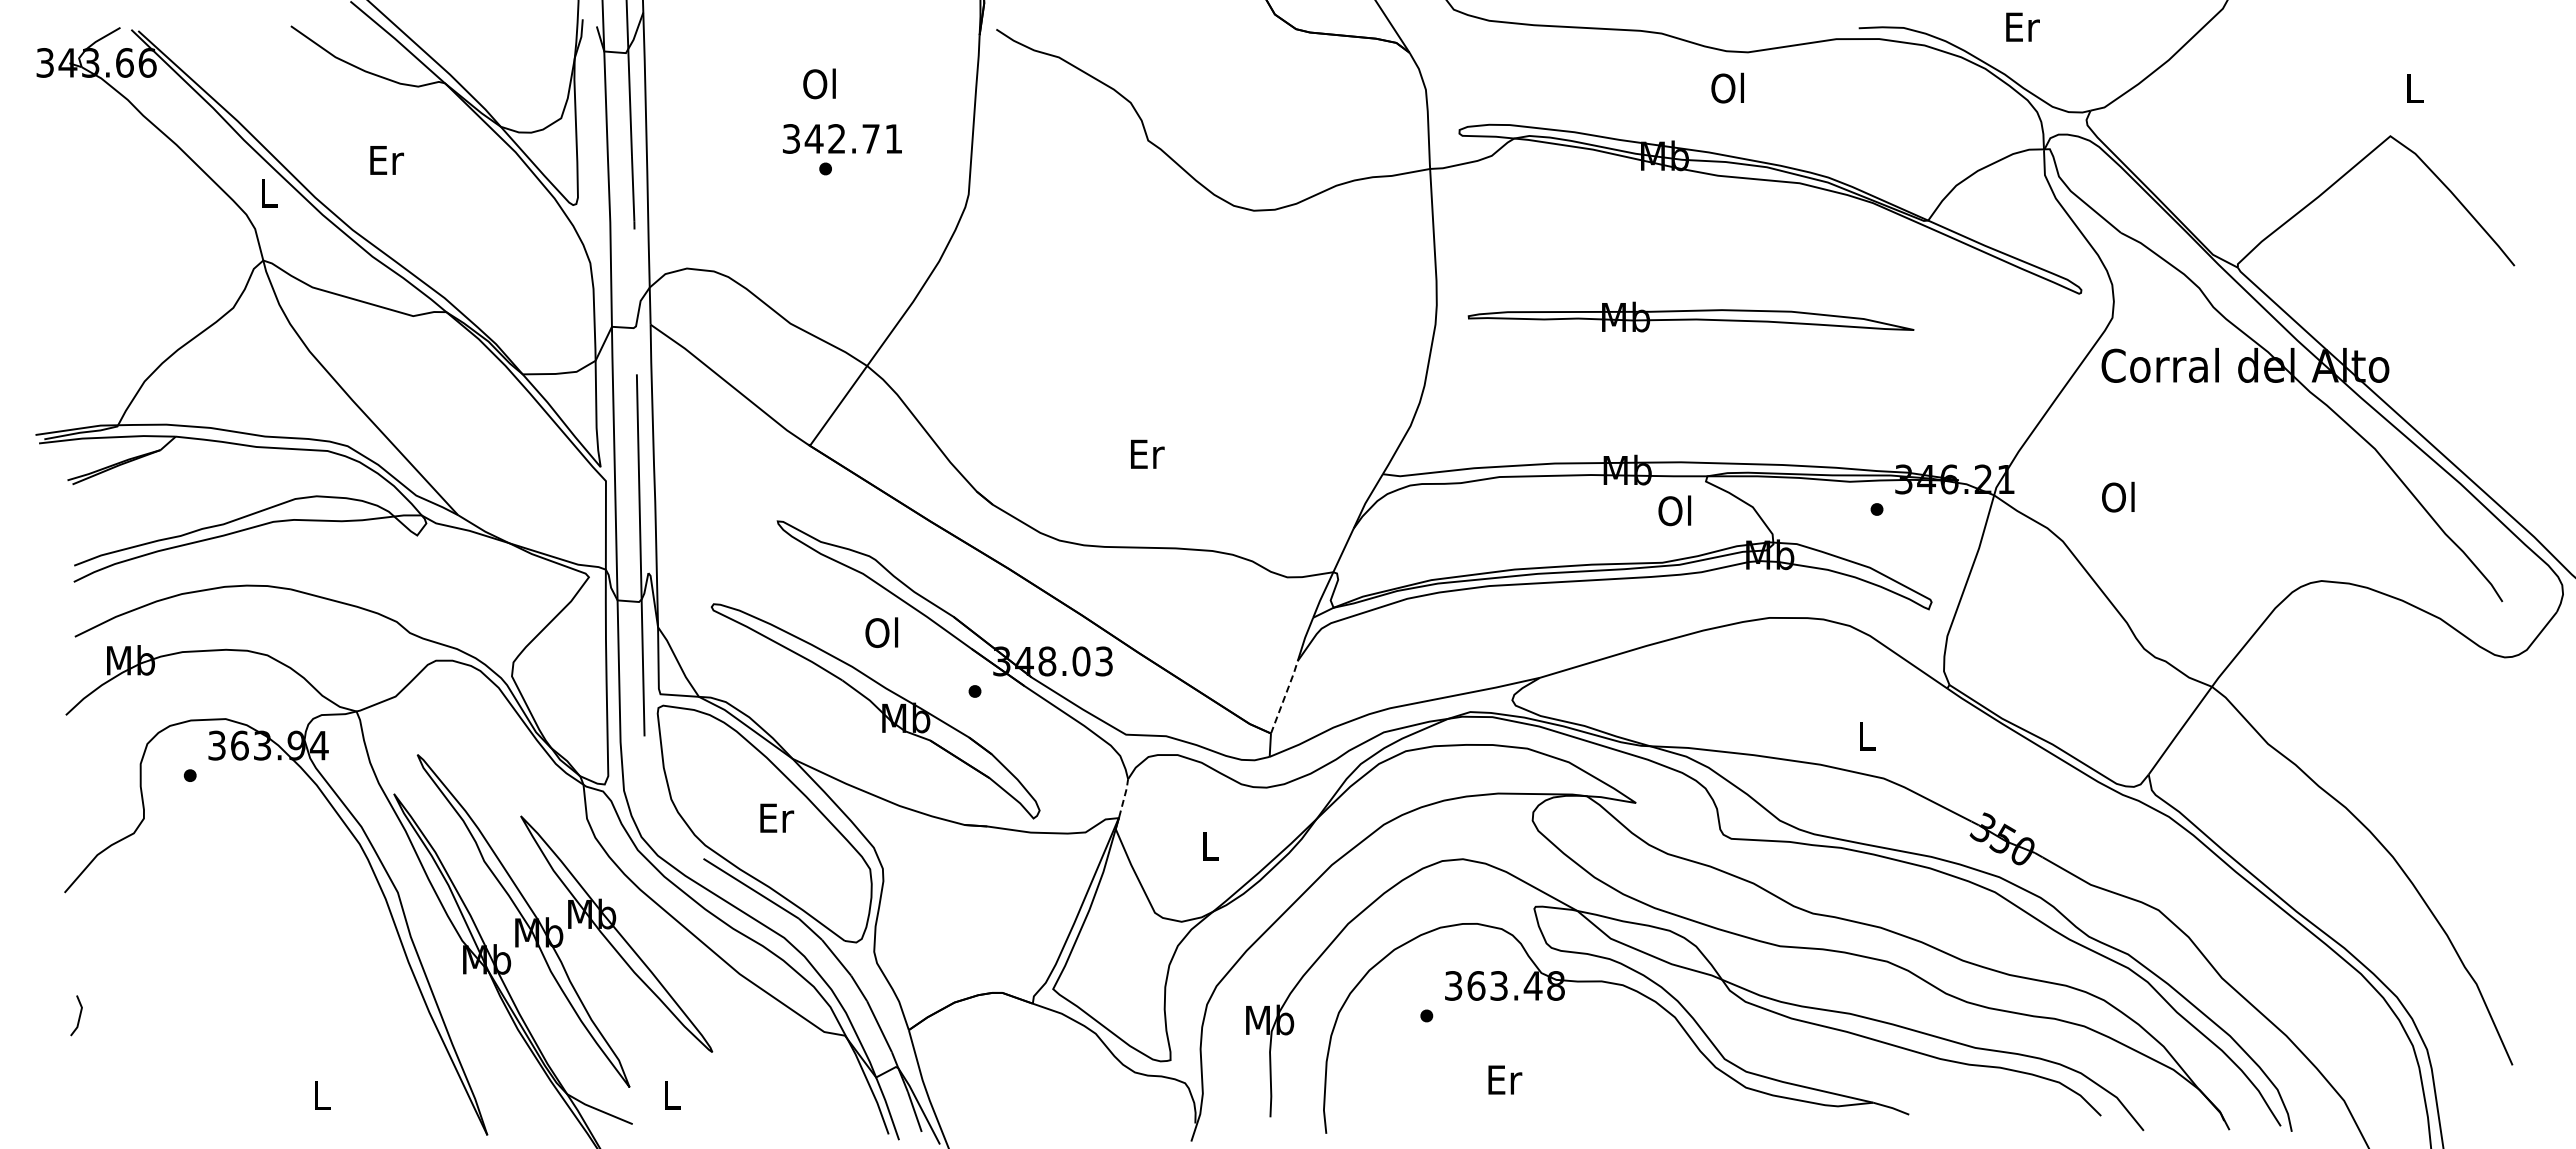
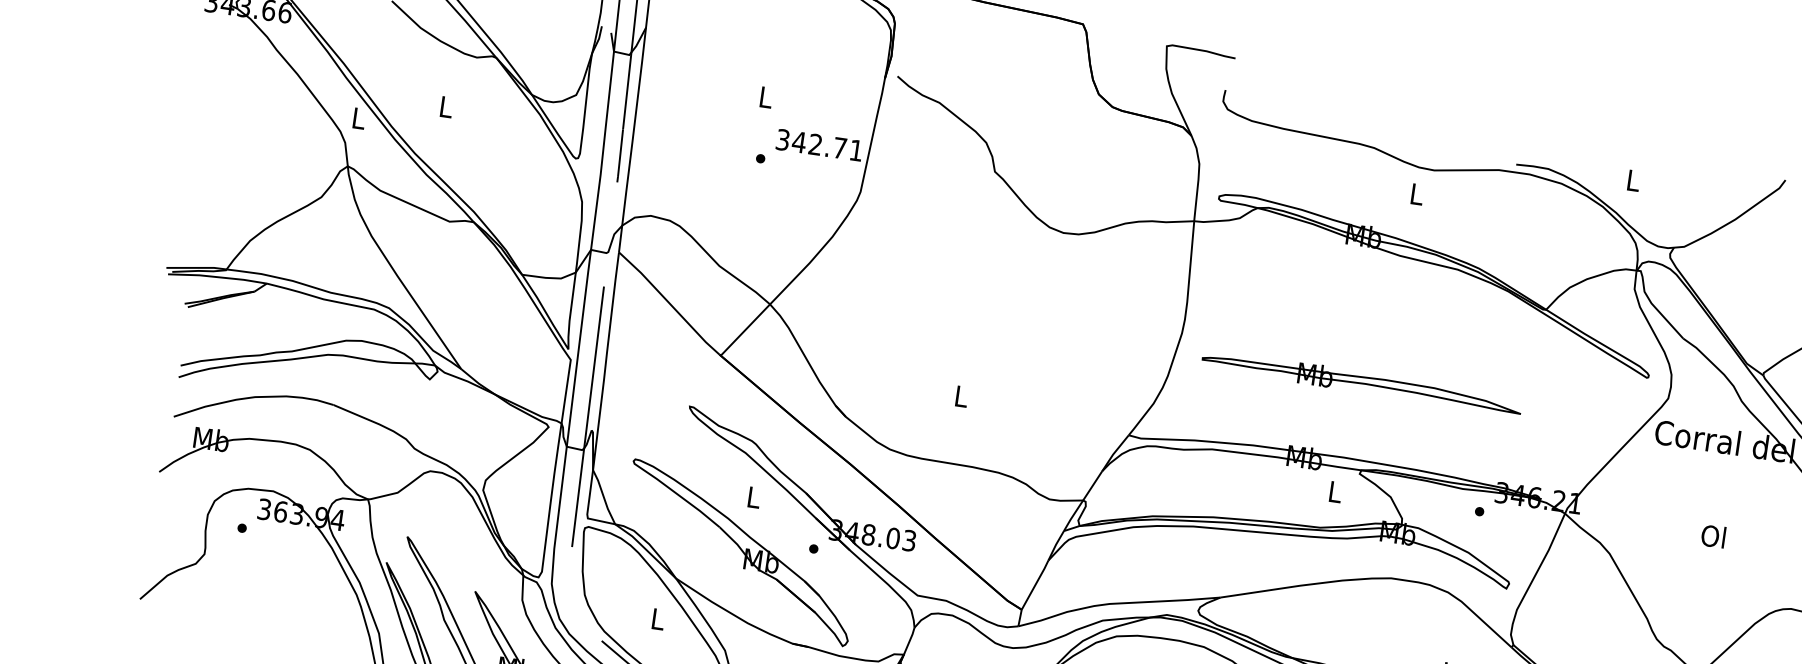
text: (2022, 26) -> (1633, 180), Er -> L
text: (819, 83) -> (765, 96), Ol -> L
text: (1727, 87) -> (1415, 193), Ol -> L
text: (842, 138) -> (819, 144), moved
text: (387, 160) -> (447, 107), Er -> L
part: (1690, 316) -> (1361, 381), moved
text: (1147, 453) -> (962, 396), Er -> L
text: (2118, 496) -> (1713, 535), moved
text: (1674, 510) -> (1334, 491), Ol -> L
text: (881, 632) -> (752, 497), Ol -> L
line: (1285, 696) -> (1035, 584), dashed -> solid
line: (1124, 797) -> (910, 640), dashed -> solid
text: (777, 817) -> (659, 618), Er -> L

